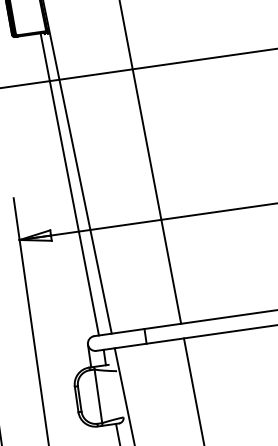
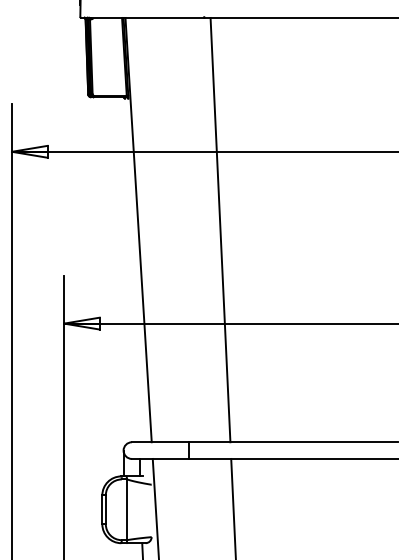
line: (69, 184) -> (128, 269), removed

